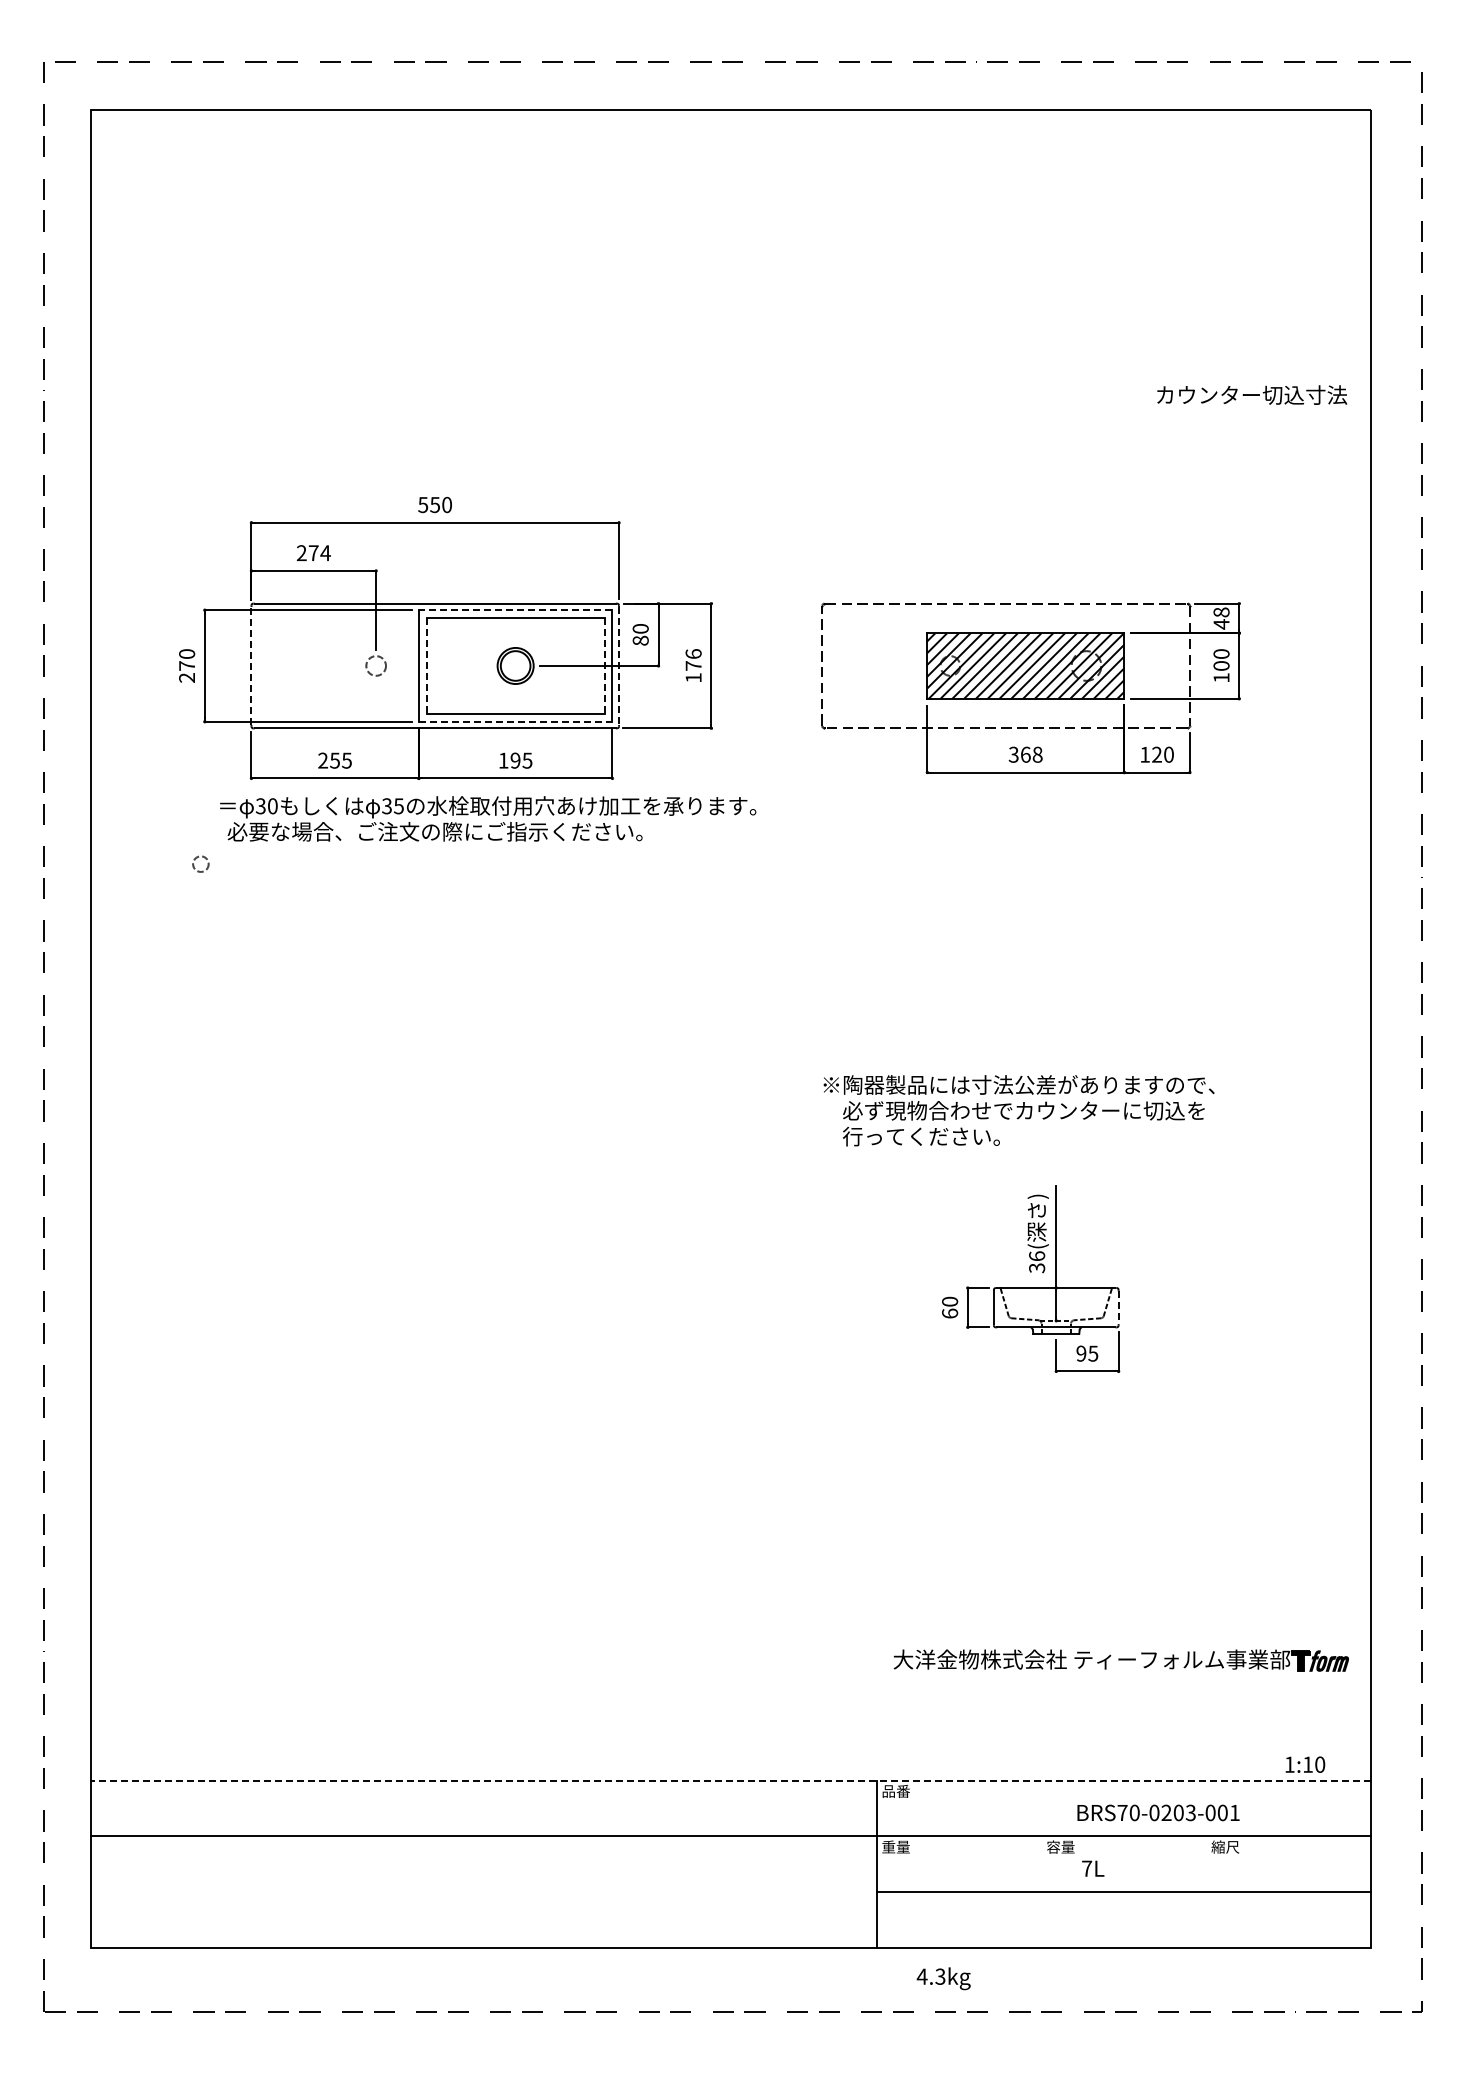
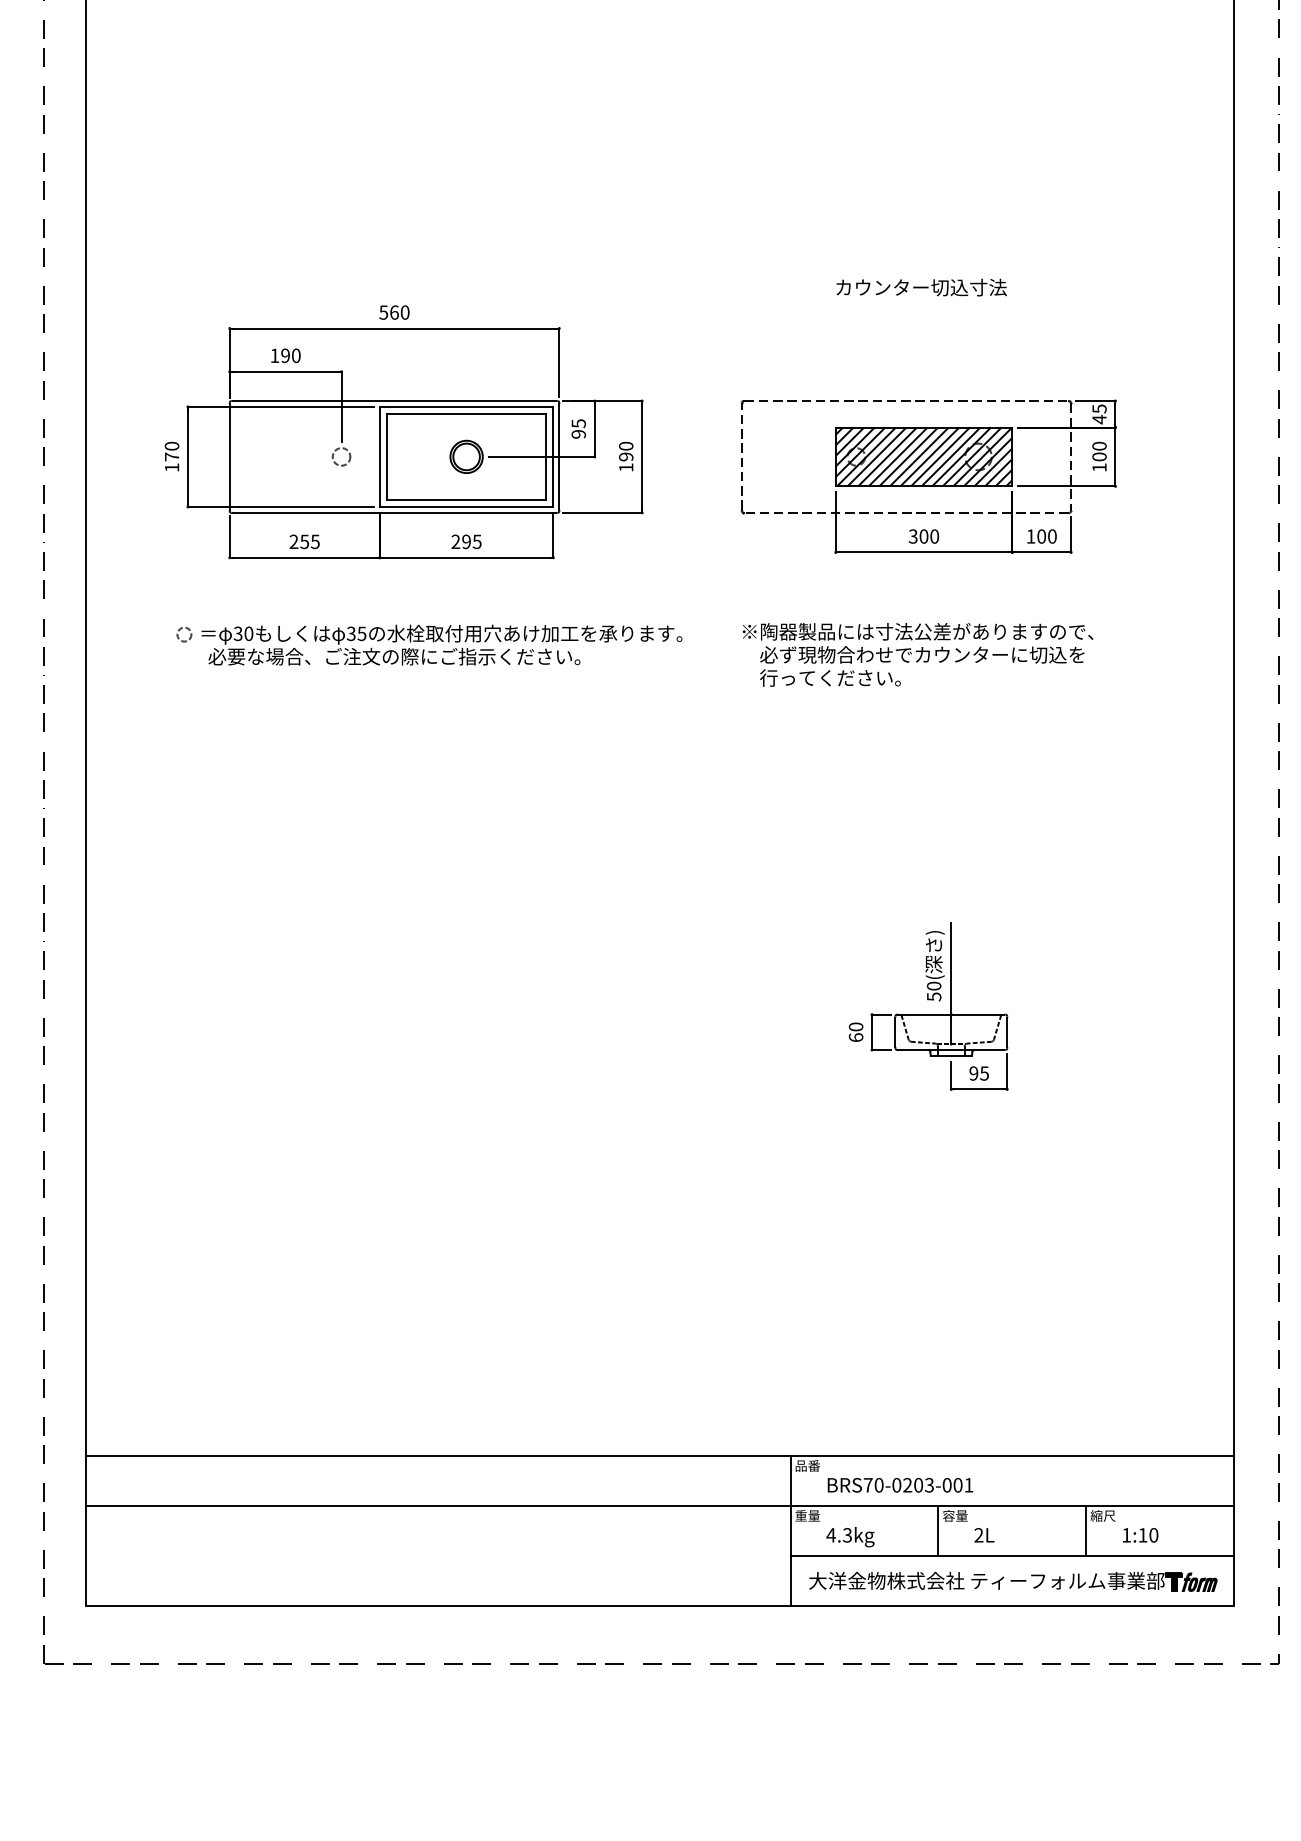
text: (1251, 394) -> (921, 287), moved
text: (435, 504) -> (394, 312), 550 -> 560
text: (313, 553) -> (285, 356), 274 -> 190
line: (515, 610) -> (466, 407), dashed -> solid
text: (1221, 612) -> (1099, 408), 48 -> 45
text: (640, 634) -> (578, 428), 80 -> 95
text: (693, 659) -> (626, 451), 176 -> 190
line: (251, 665) -> (229, 456), dashed -> solid
line: (426, 665) -> (386, 456), dashed -> solid
line: (604, 665) -> (546, 456), dashed -> solid
line: (619, 666) -> (559, 457), dashed -> solid
text: (186, 677) -> (171, 467), 270 -> 170
line: (515, 721) -> (466, 506), dashed -> solid
text: (1031, 754) -> (929, 536), 368 -> 300
text: (1156, 754) -> (1041, 536), 120 -> 100
text: (503, 760) -> (455, 541), 195 -> 295
text: (488, 818) -> (442, 644), moved
text: (1018, 1110) -> (917, 654), moved
text: (1036, 1261) -> (933, 990), 36( -> 50(
line: (1118, 1308) -> (1007, 1033), dashed -> solid
part: (1120, 1660) -> (1012, 1581), moved
text: (1305, 1764) -> (1140, 1535), moved
line: (730, 1780) -> (659, 1456), dashed -> solid
text: (1158, 1812) -> (900, 1484), moved
line: (1041, 1864) -> (938, 1531), added
line: (1206, 1864) -> (1086, 1531), added
text: (1087, 1868) -> (979, 1535), 7L -> 2L
text: (943, 1978) -> (850, 1536), moved

